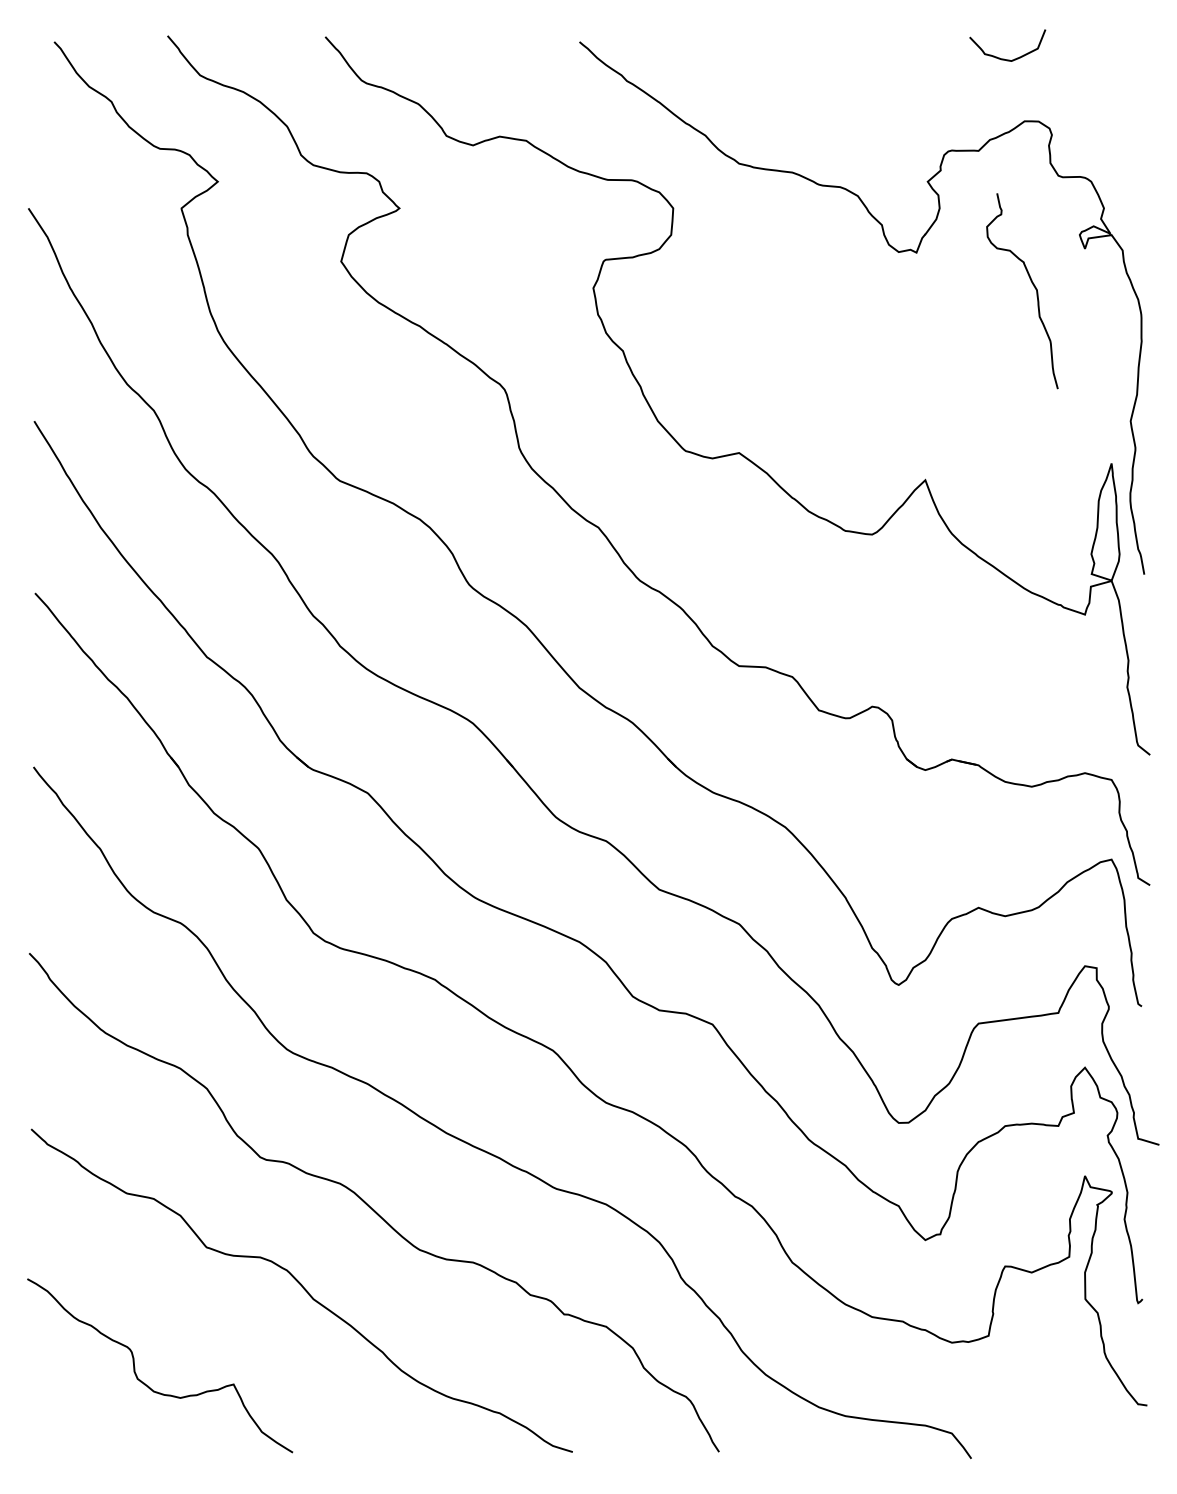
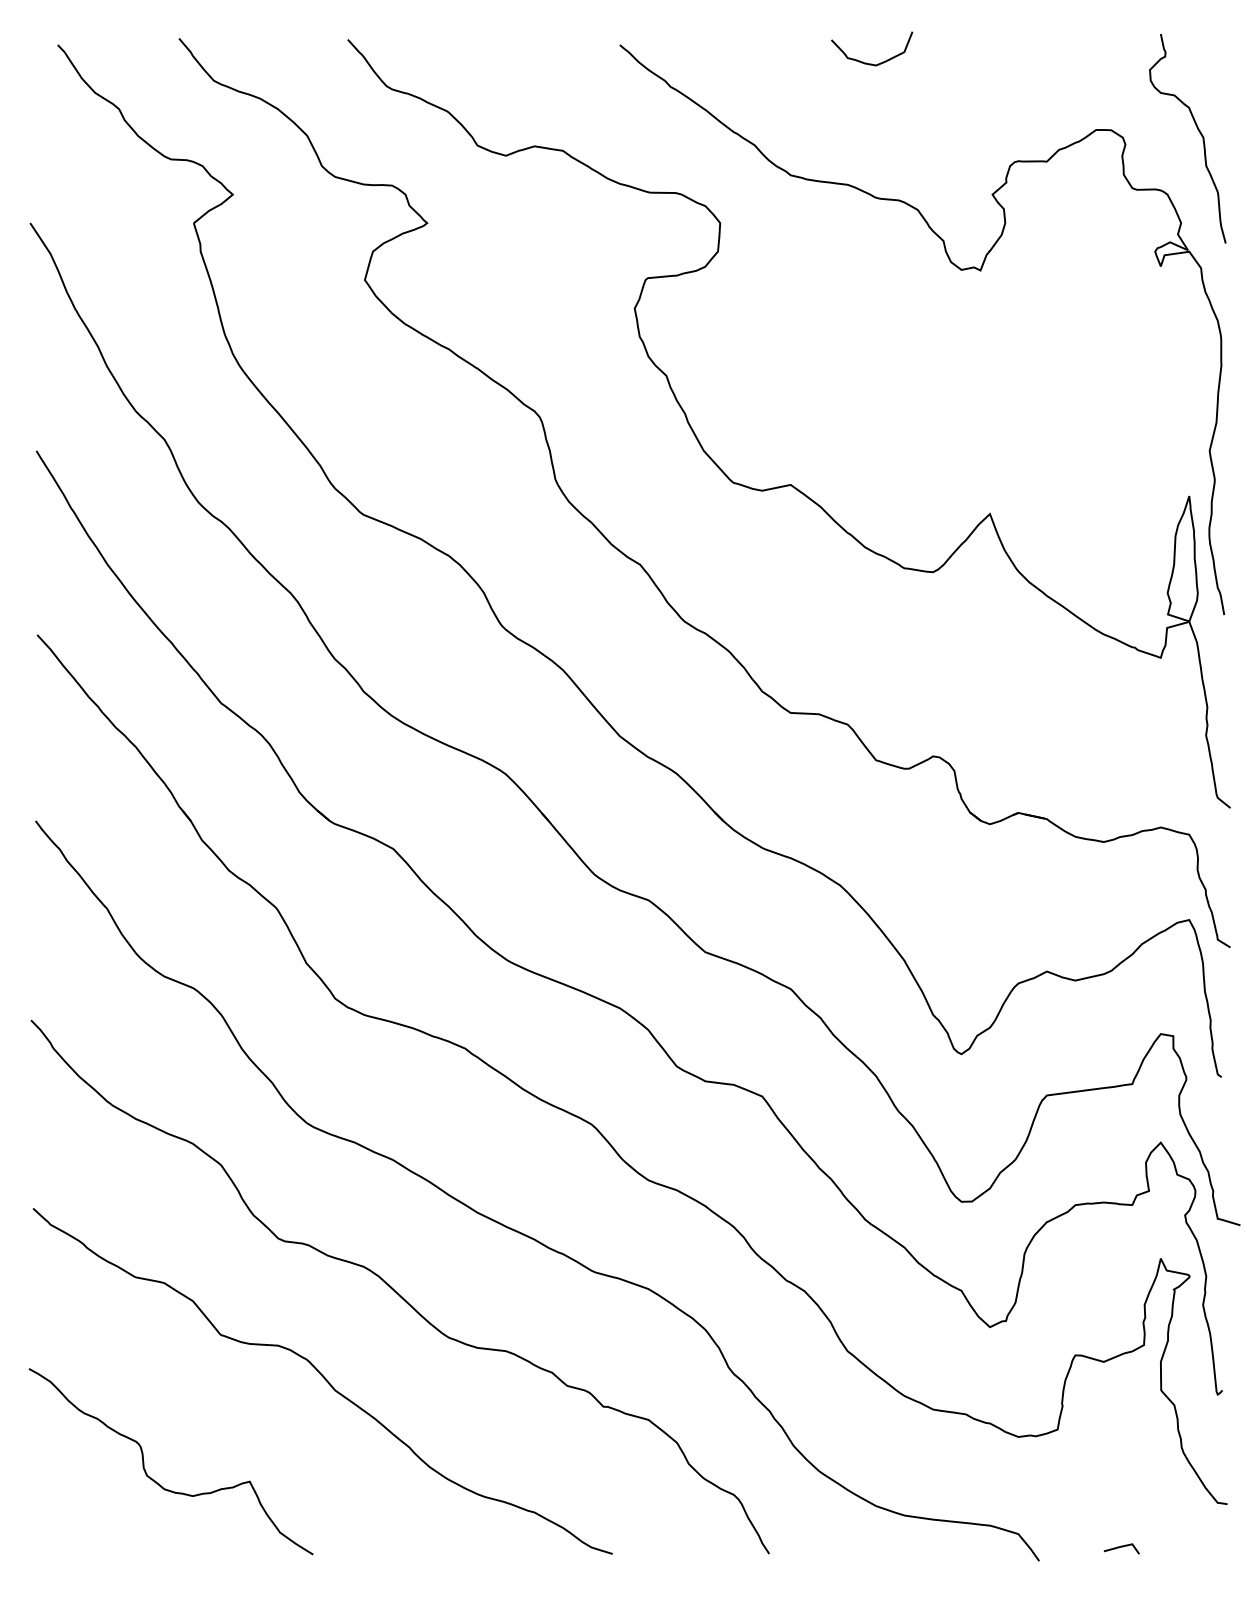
curve: (1008, 59) -> (872, 63), moved
curve: (1033, 286) -> (1199, 133), moved
line: (1048, 1446) -> (1121, 1547), added

